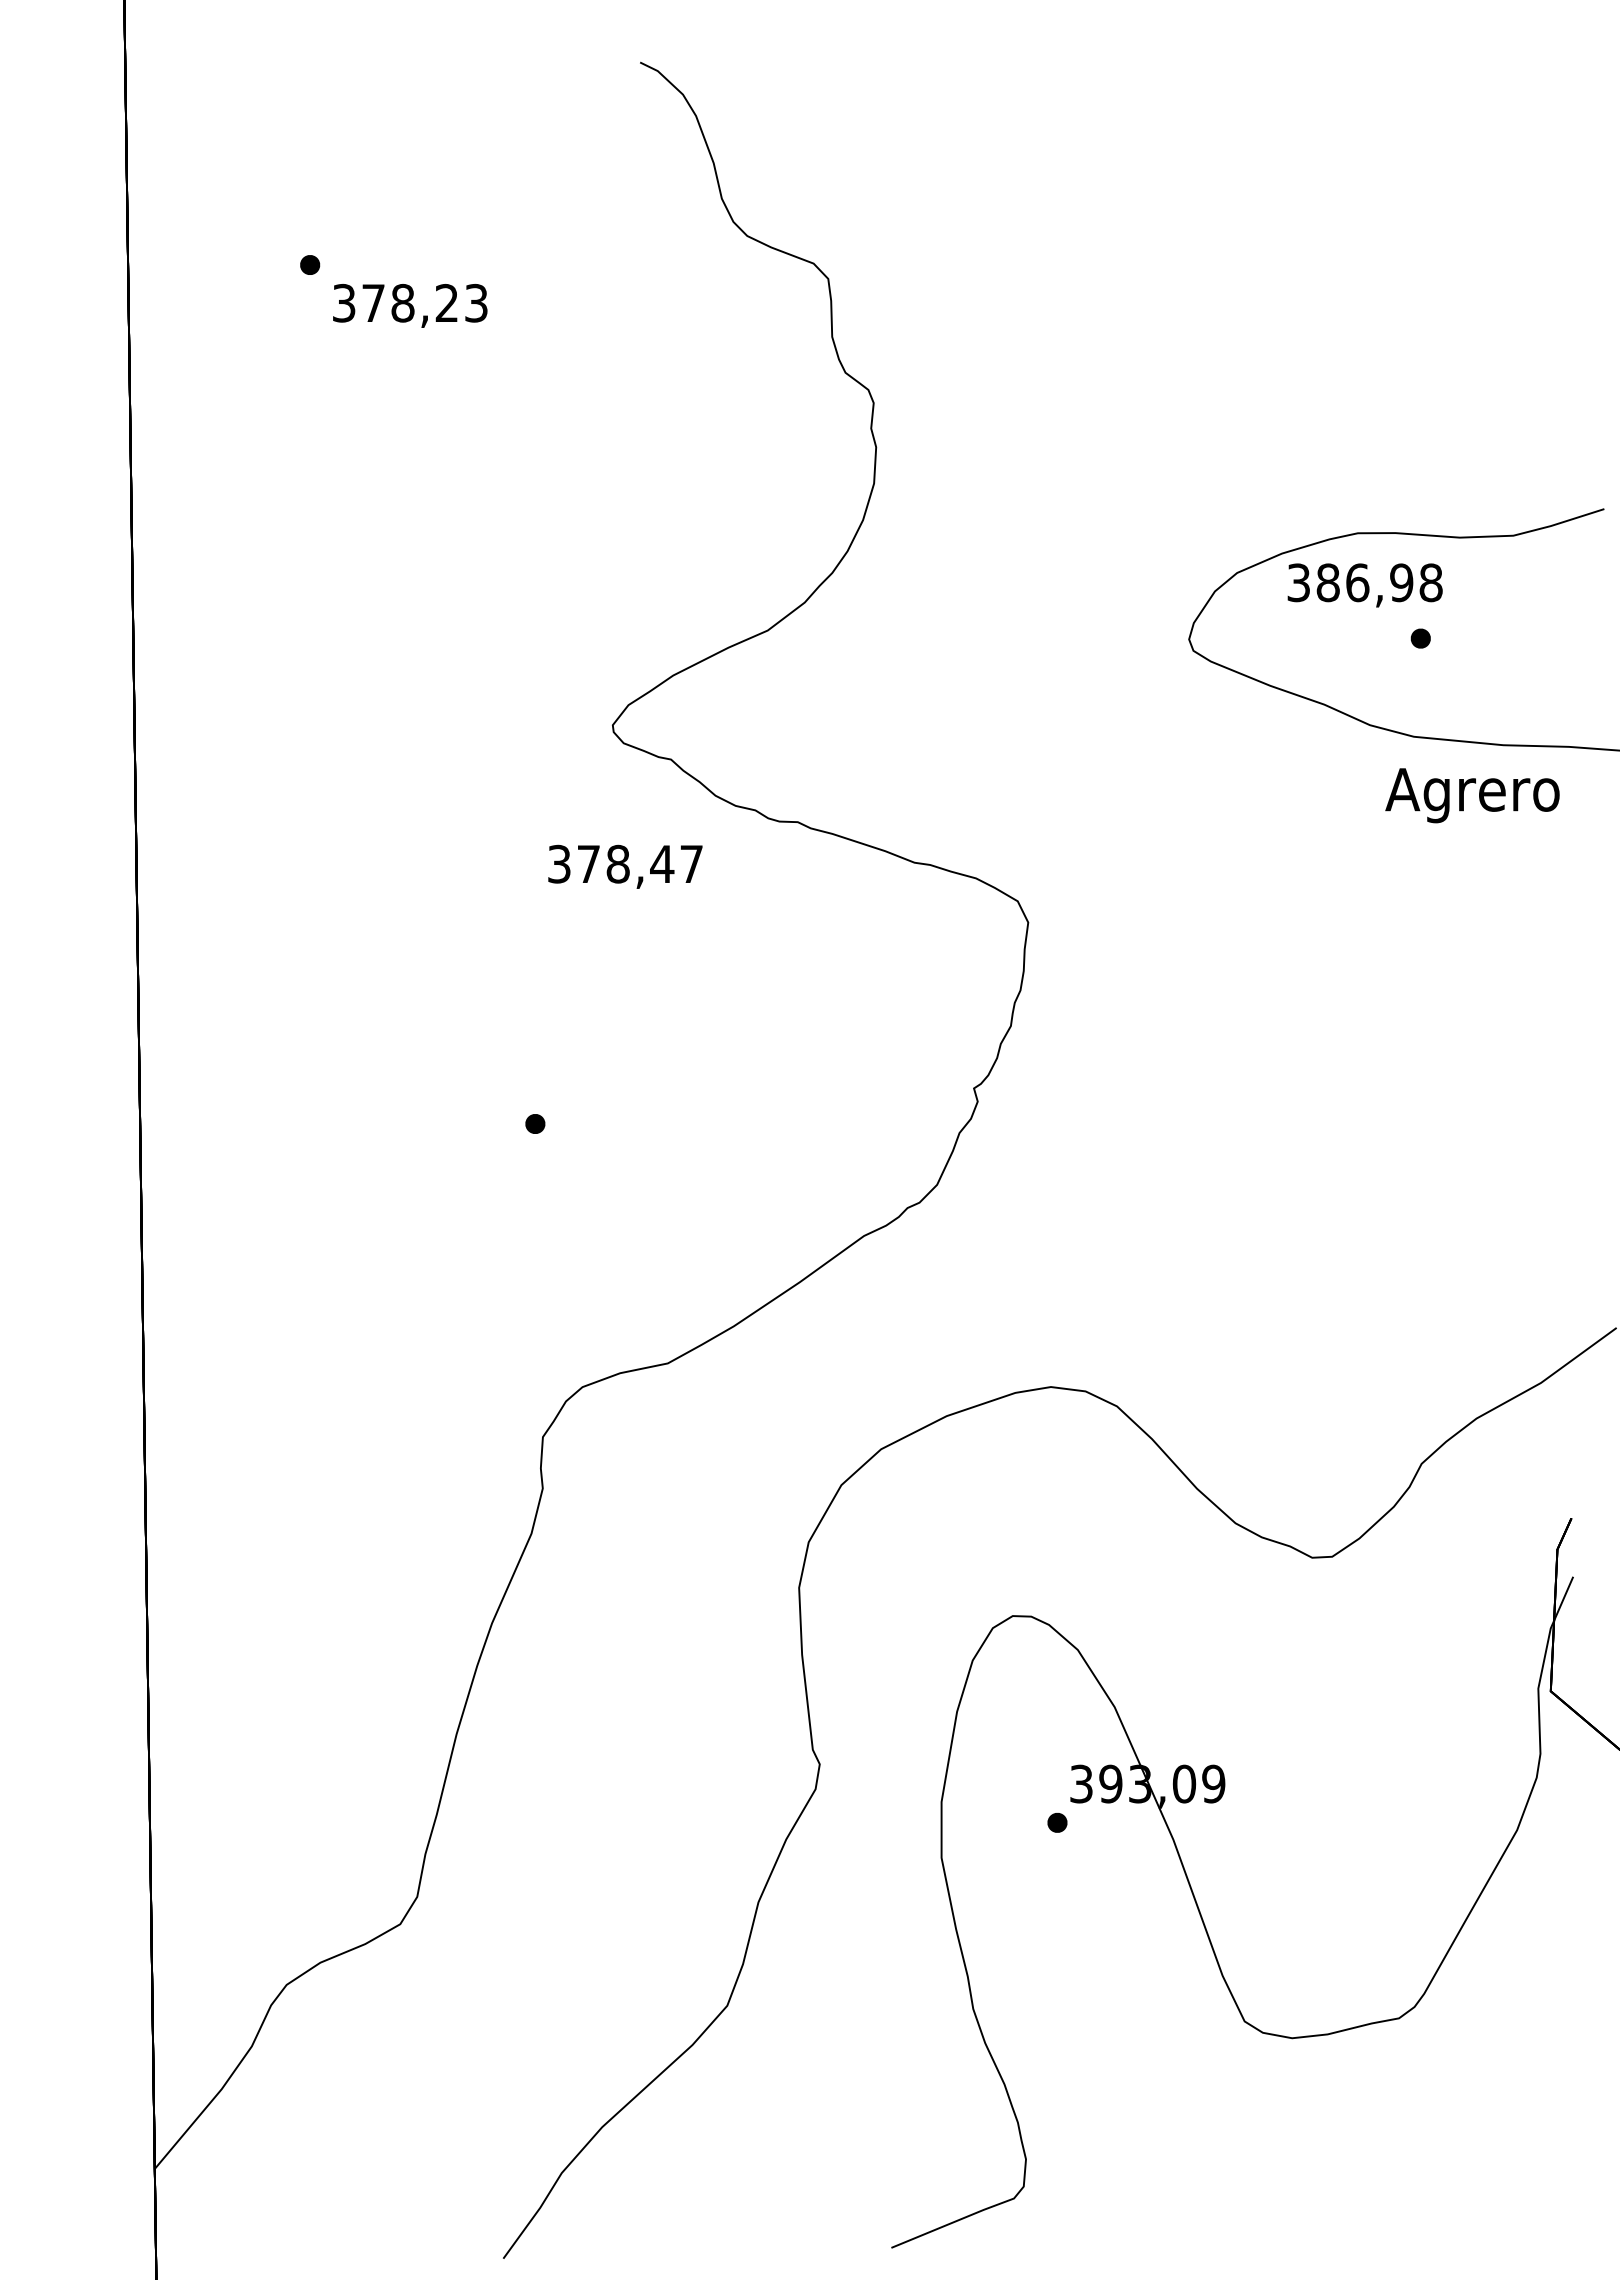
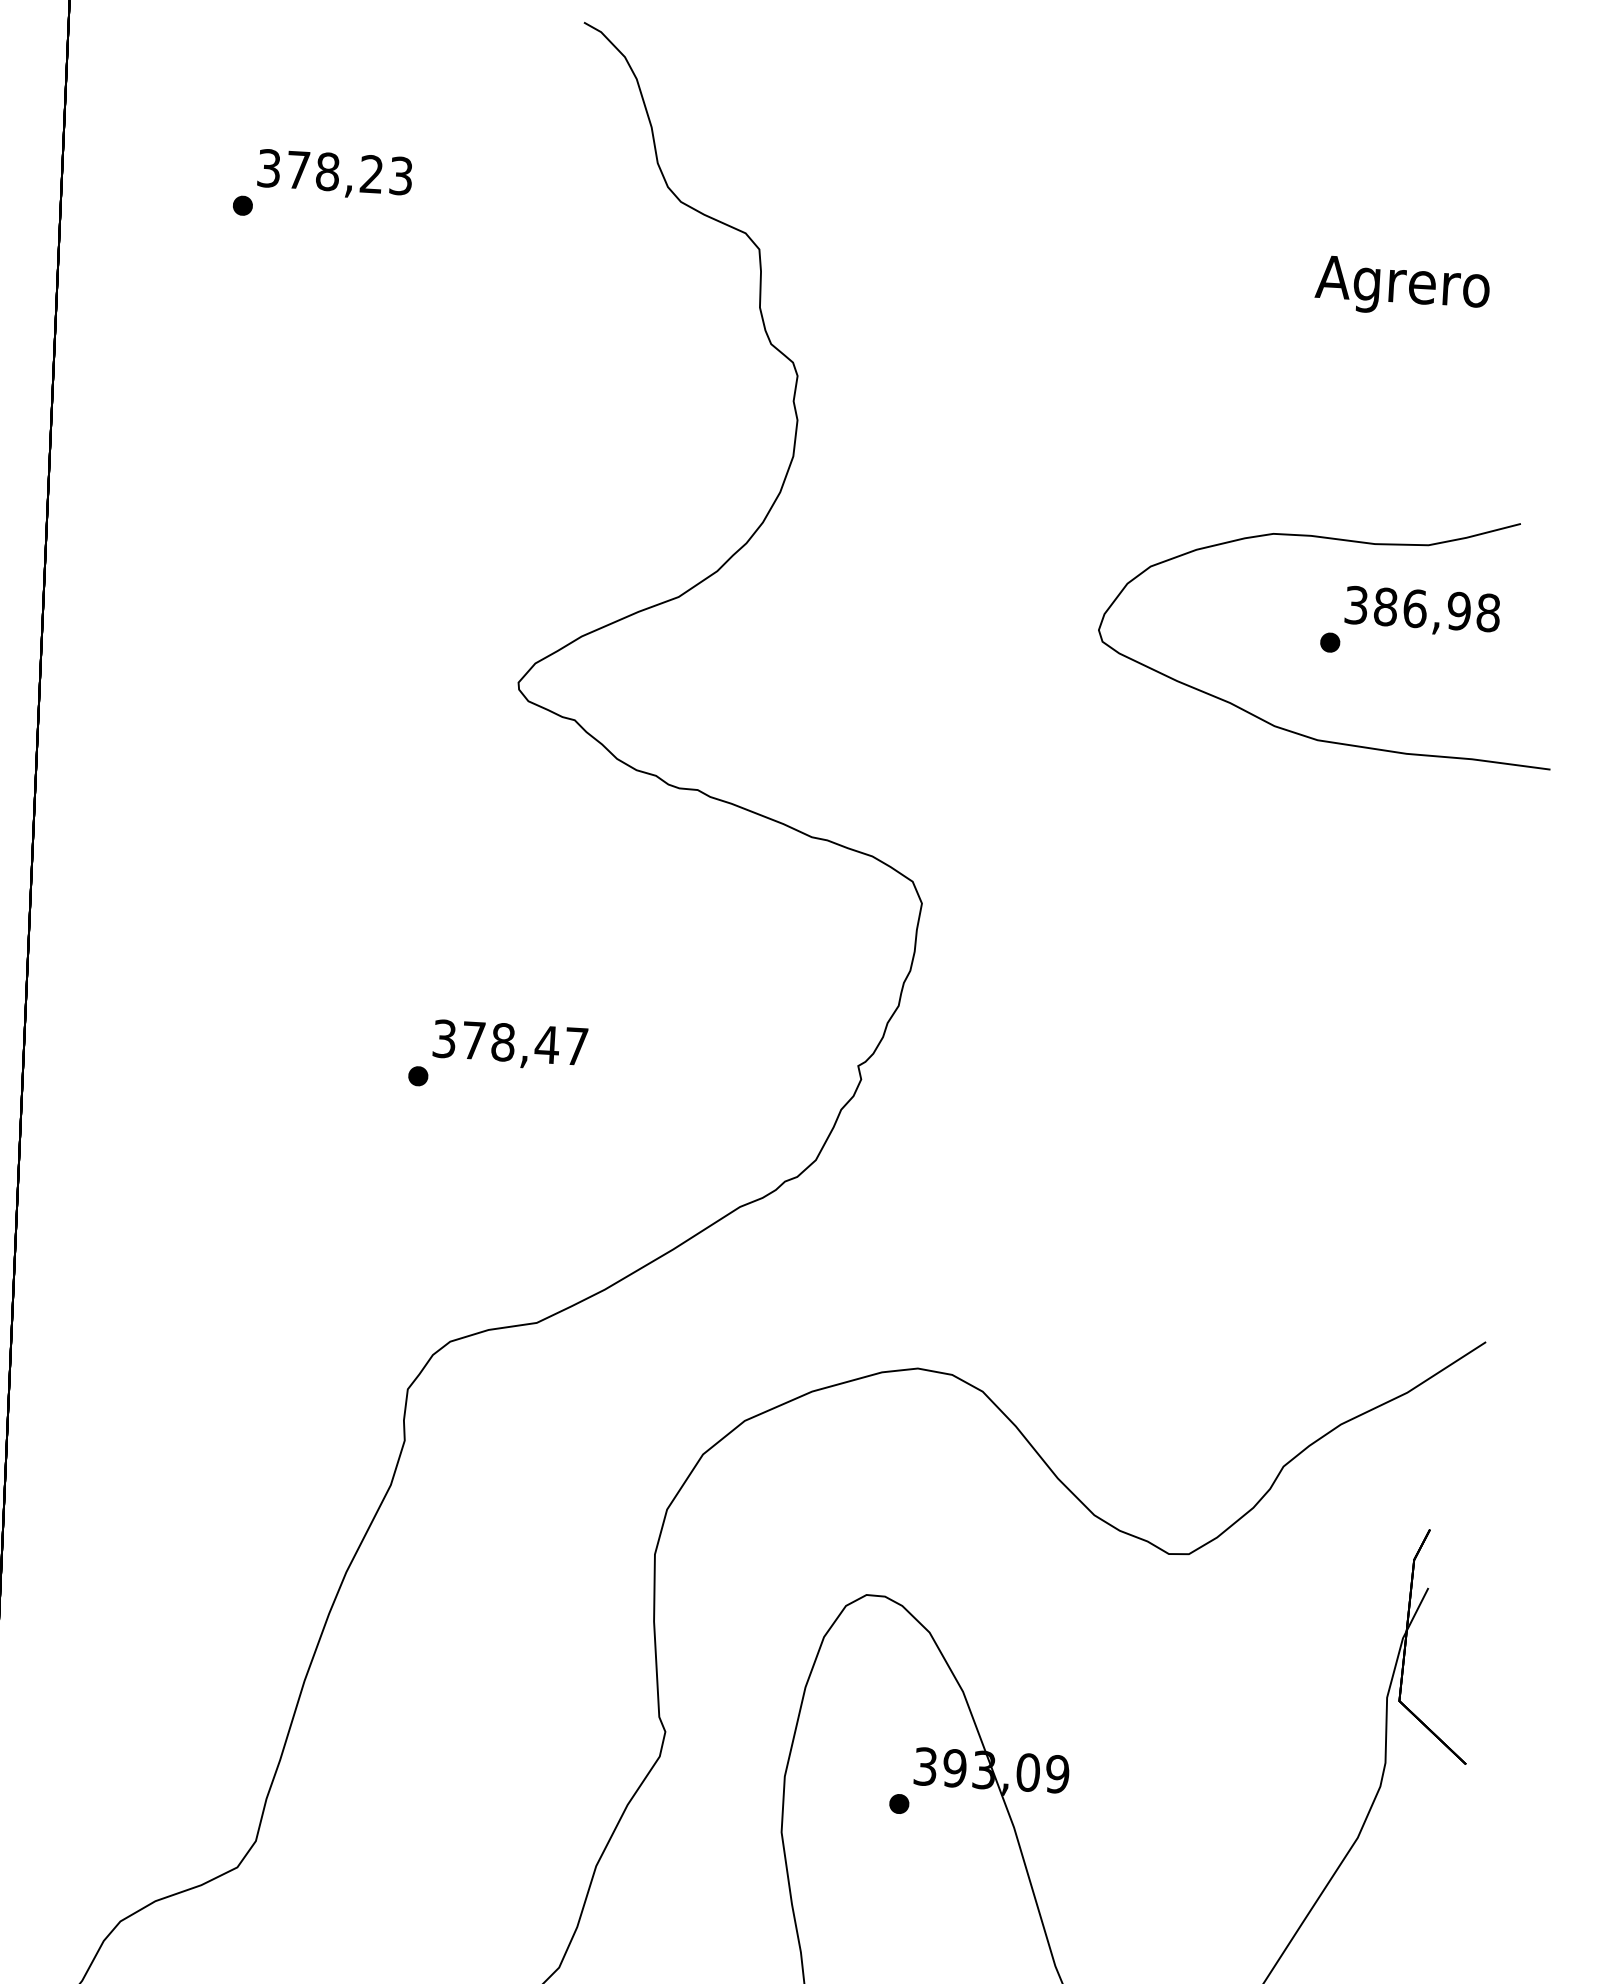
text: (410, 305) -> (335, 174), moved
text: (1364, 585) -> (1421, 611), moved
text: (1472, 795) -> (1402, 287), moved
text: (625, 866) -> (510, 1045), moved

